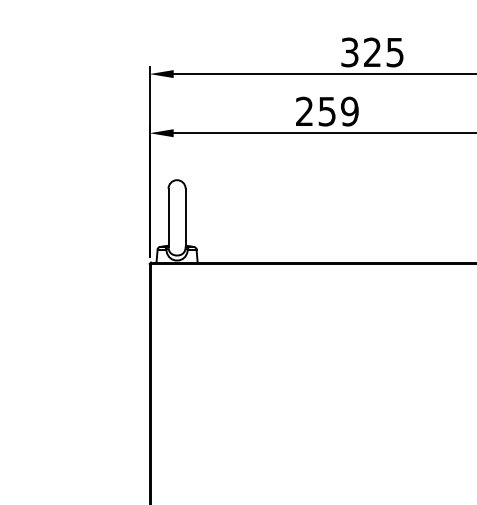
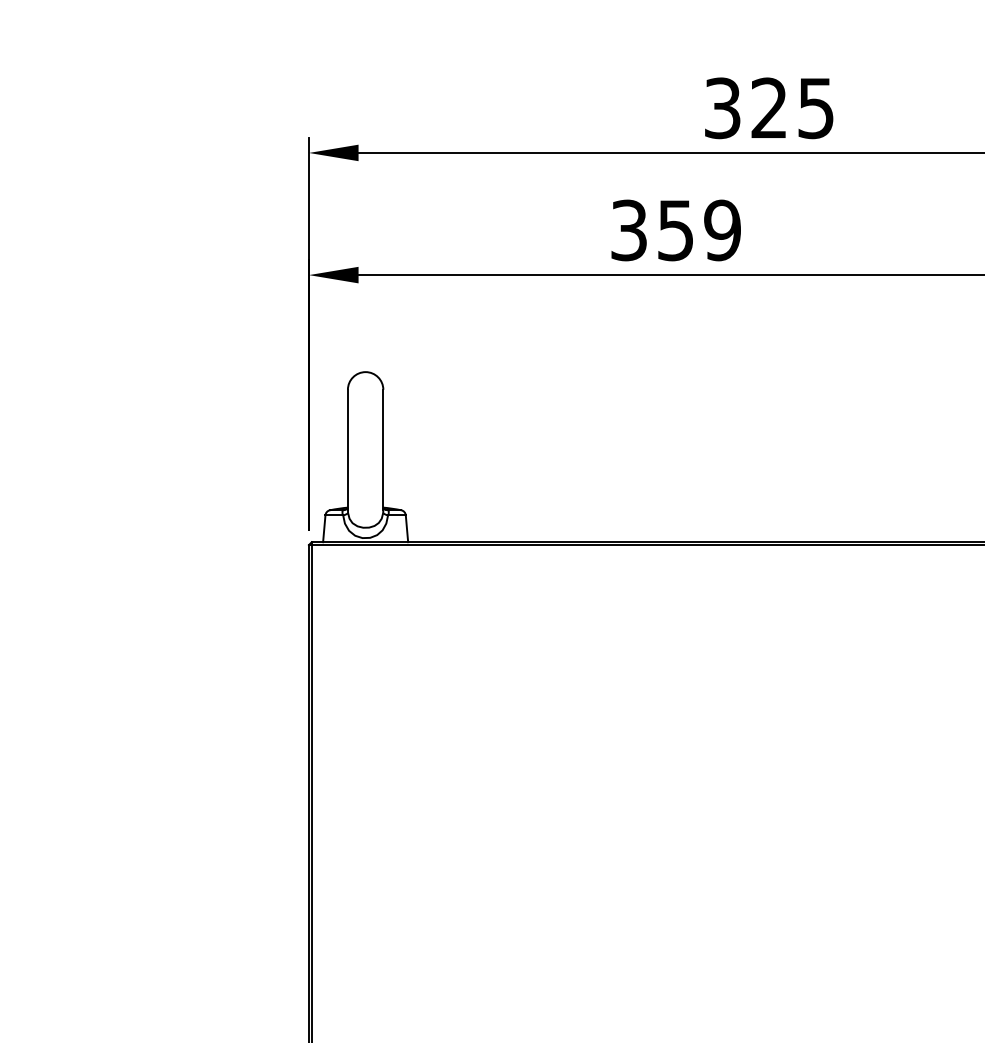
text: (304, 111) -> (628, 230), 259 -> 359

